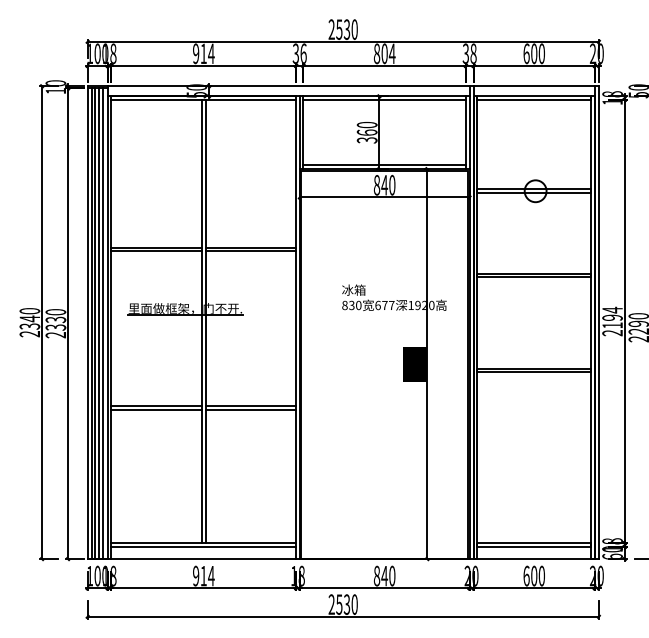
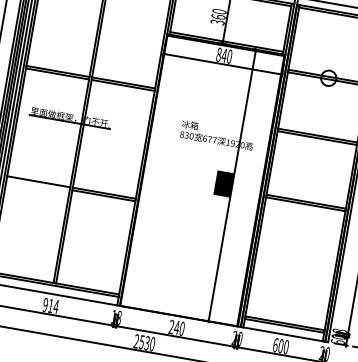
line: (156, 409) -> (38, 184), removed
text: (376, 575) -> (171, 326), 840 -> 240

